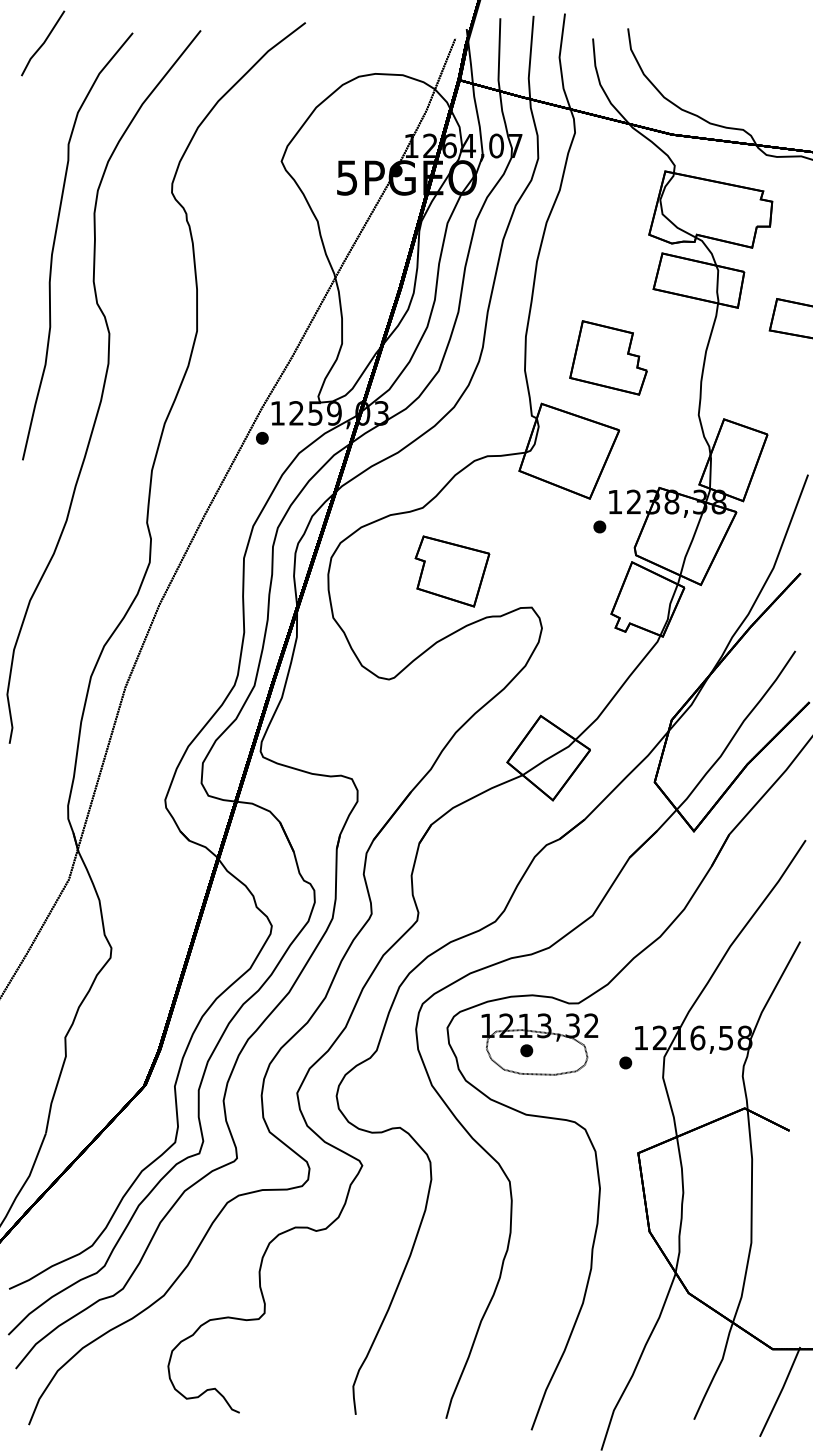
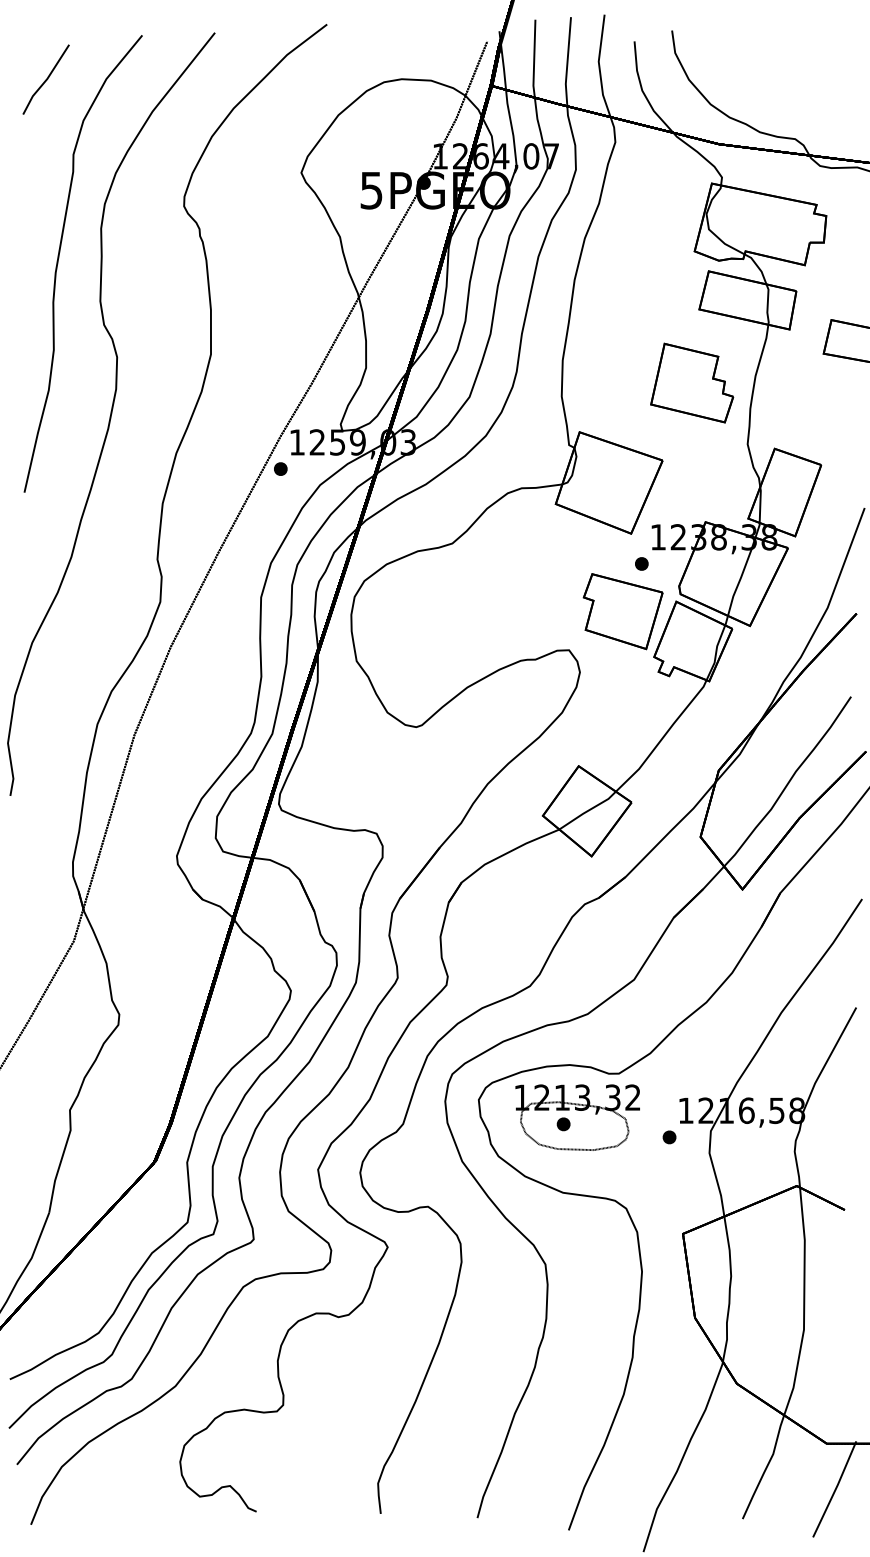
line: (42, 43) -> (45, 79), moved
part: (608, 357) -> (692, 382), moved
part: (451, 571) -> (622, 611), moved

